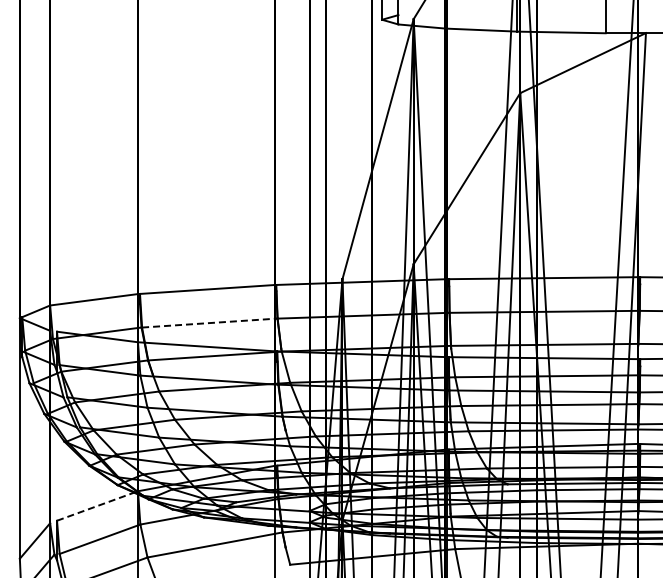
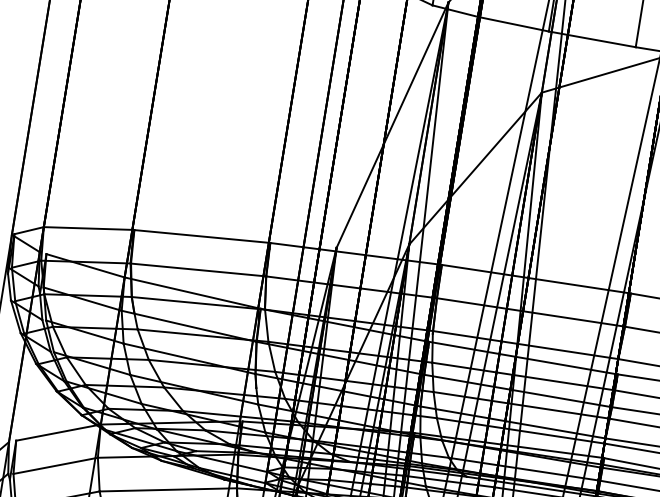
line: (209, 323) -> (198, 270), dashed -> solid
line: (97, 505) -> (58, 432), dashed -> solid

